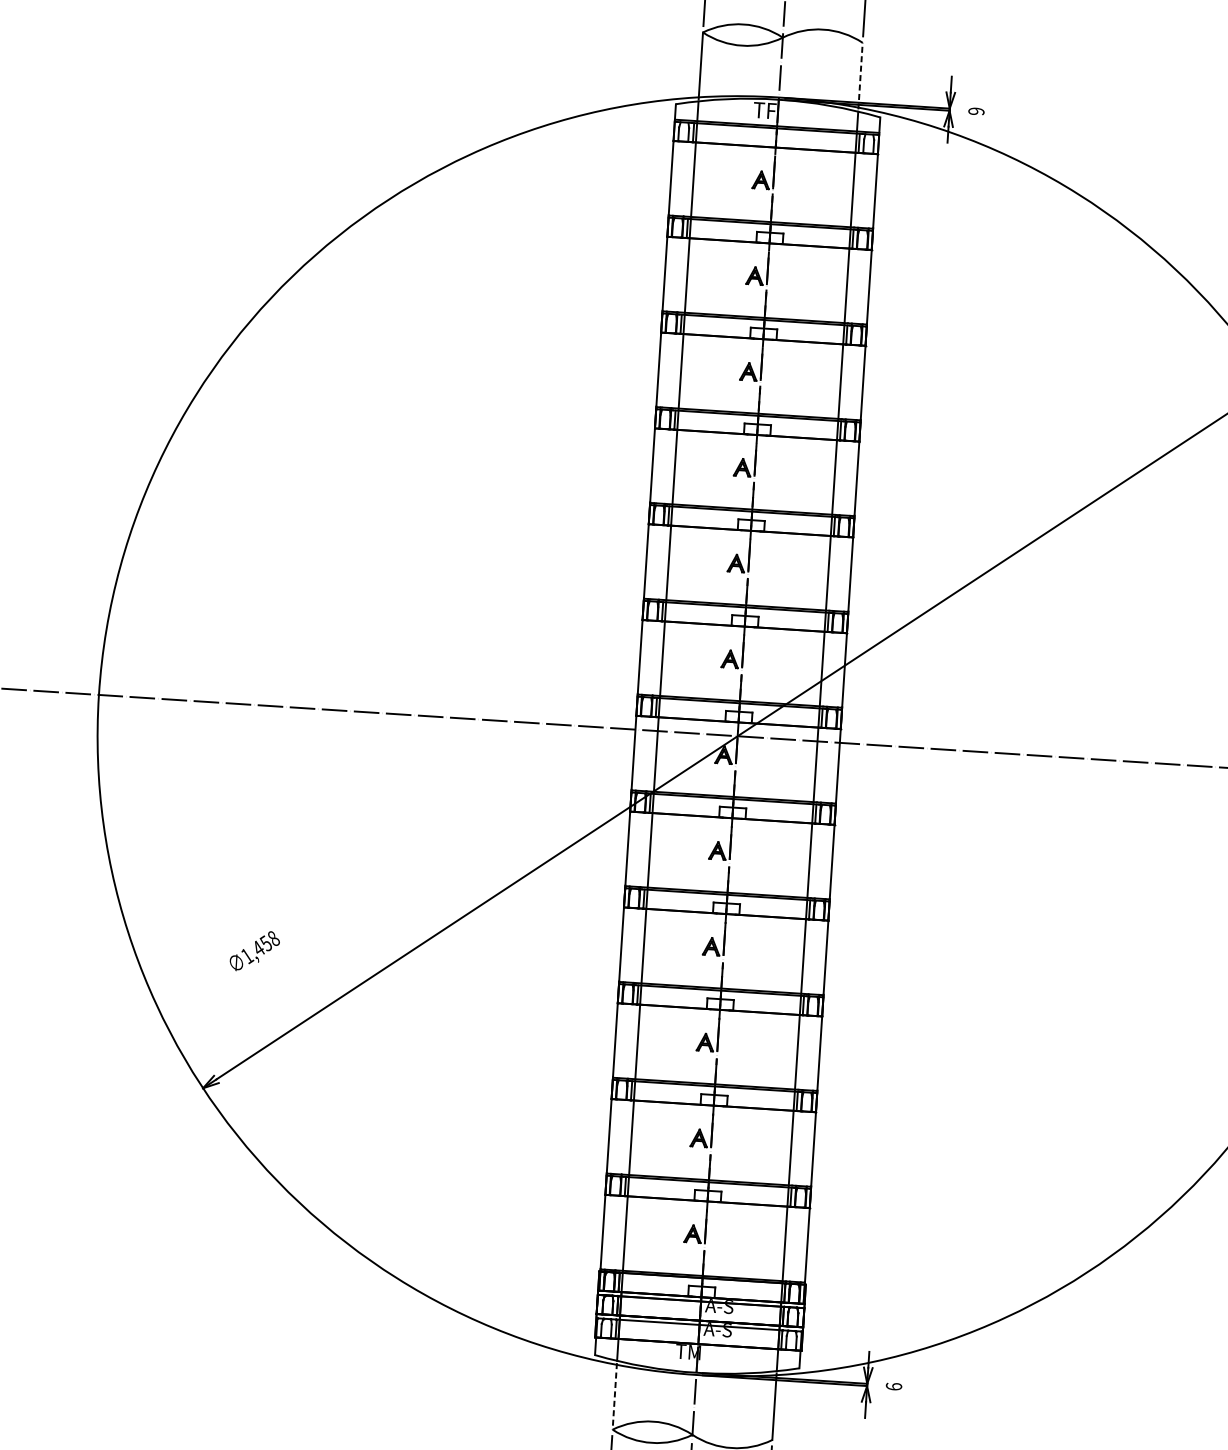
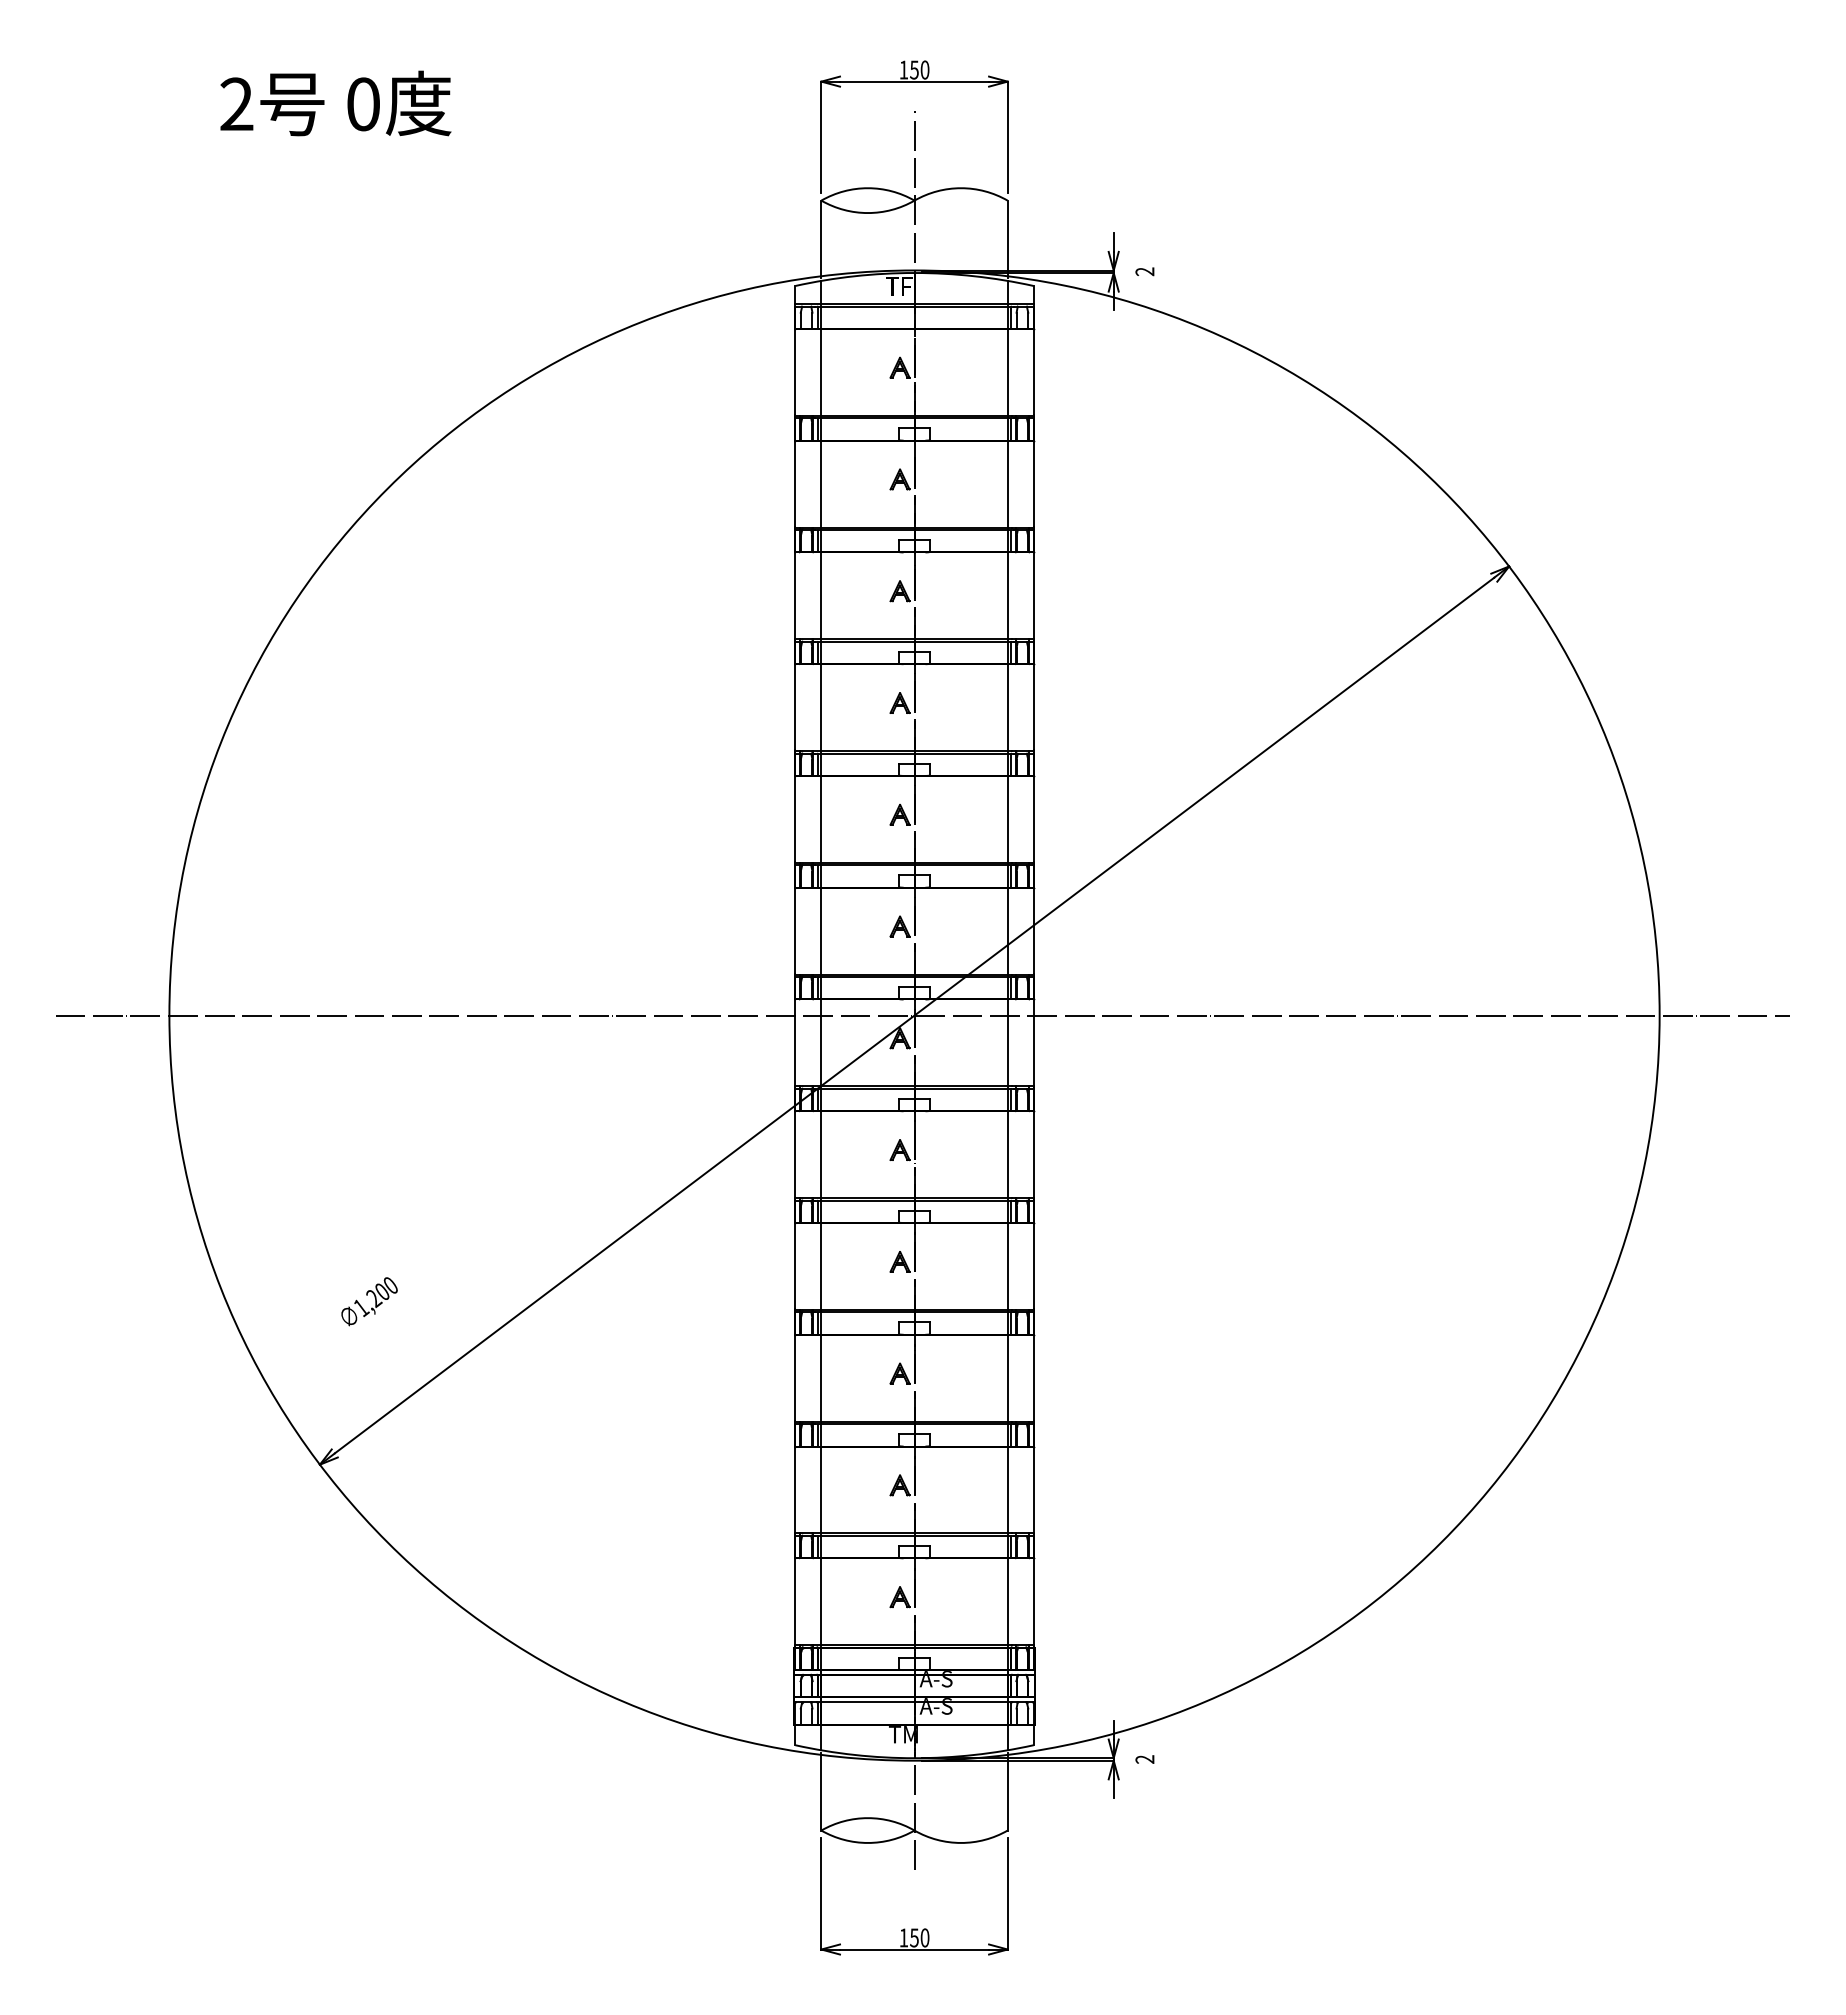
line: (860, 76) -> (1007, 239), dashed -> solid
text: (976, 111) -> (1144, 271), 9 -> 2
text: (266, 944) -> (382, 1292), 1,458 -> 1,200
text: (893, 1386) -> (1144, 1759), 6 -> 2
line: (614, 1396) -> (821, 1791), dashed -> solid

